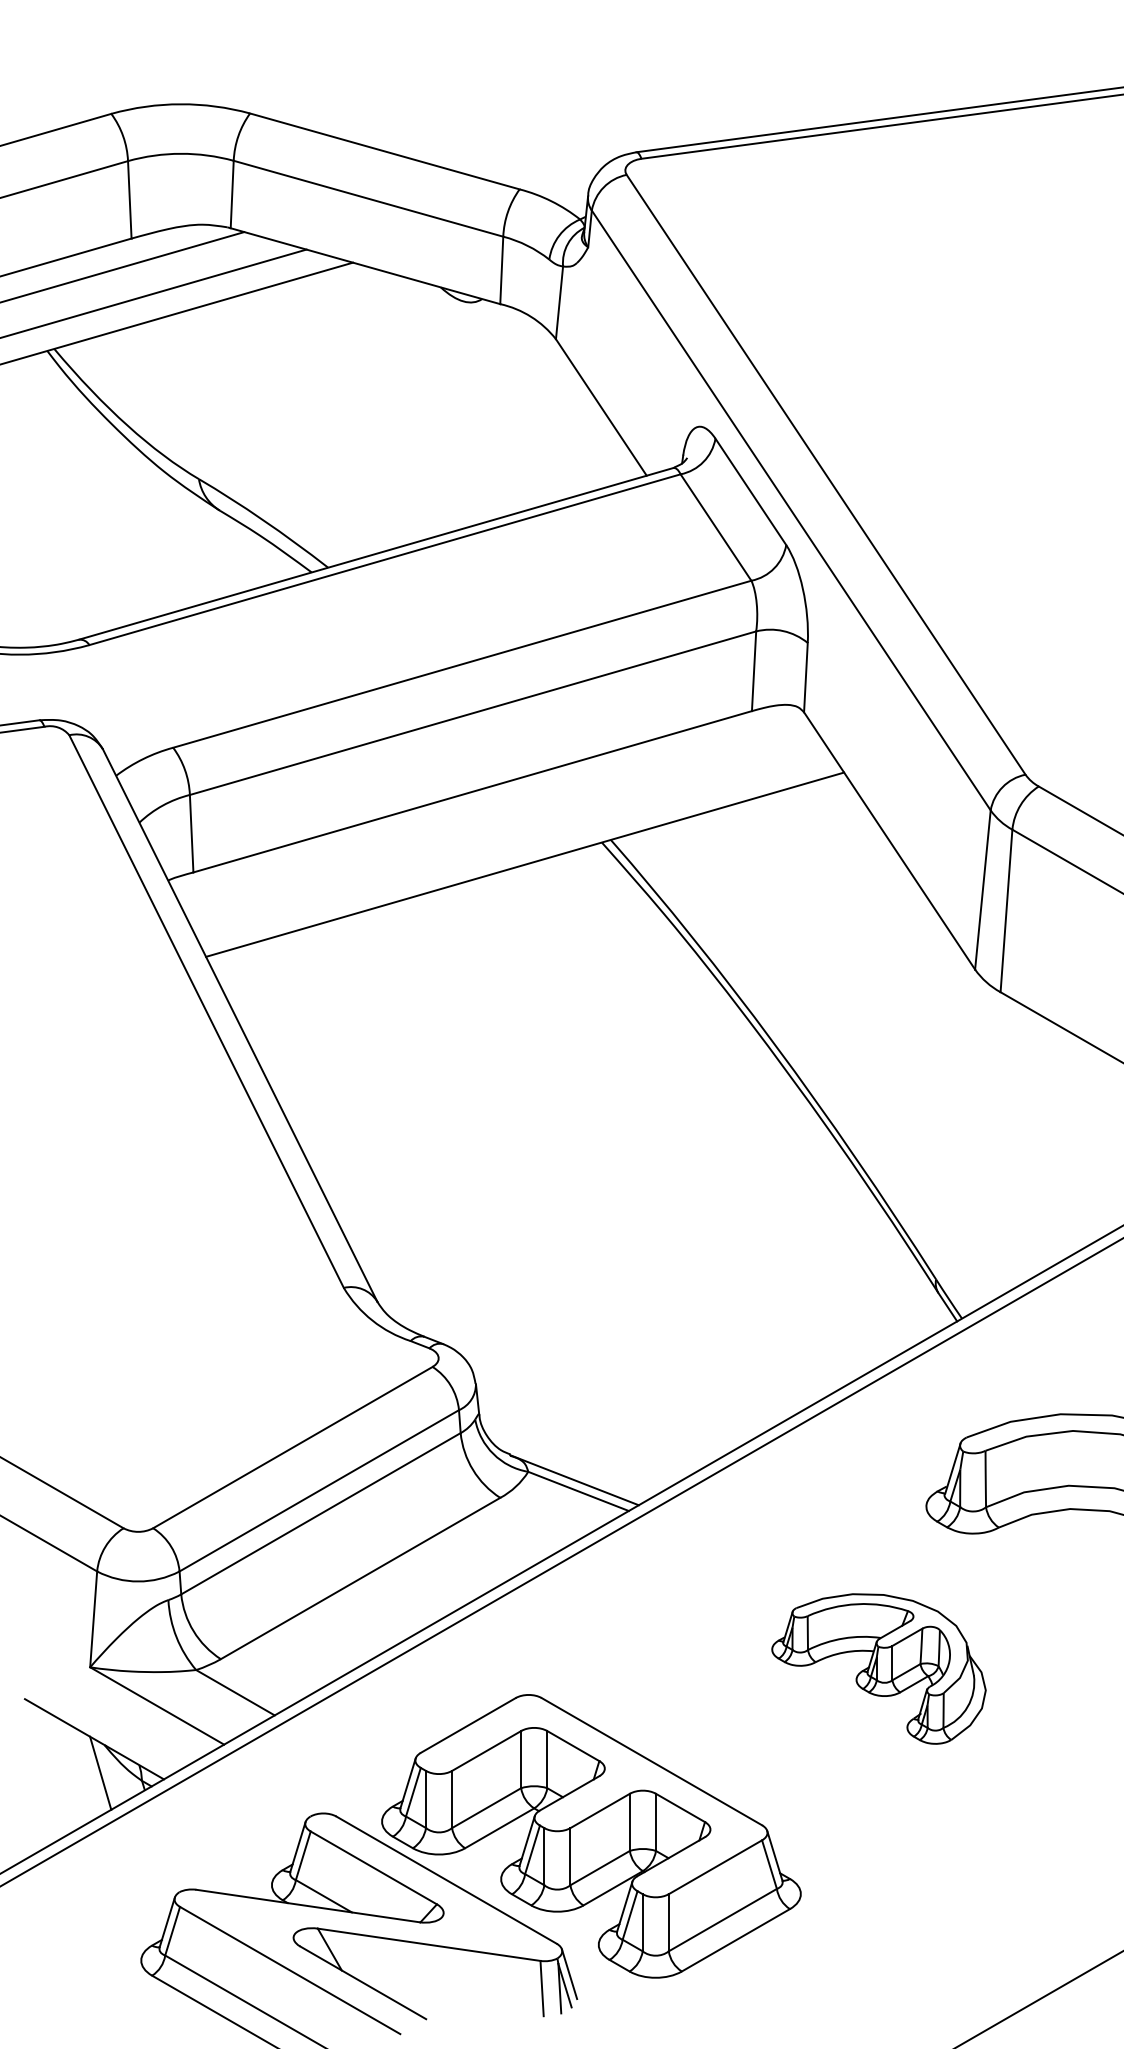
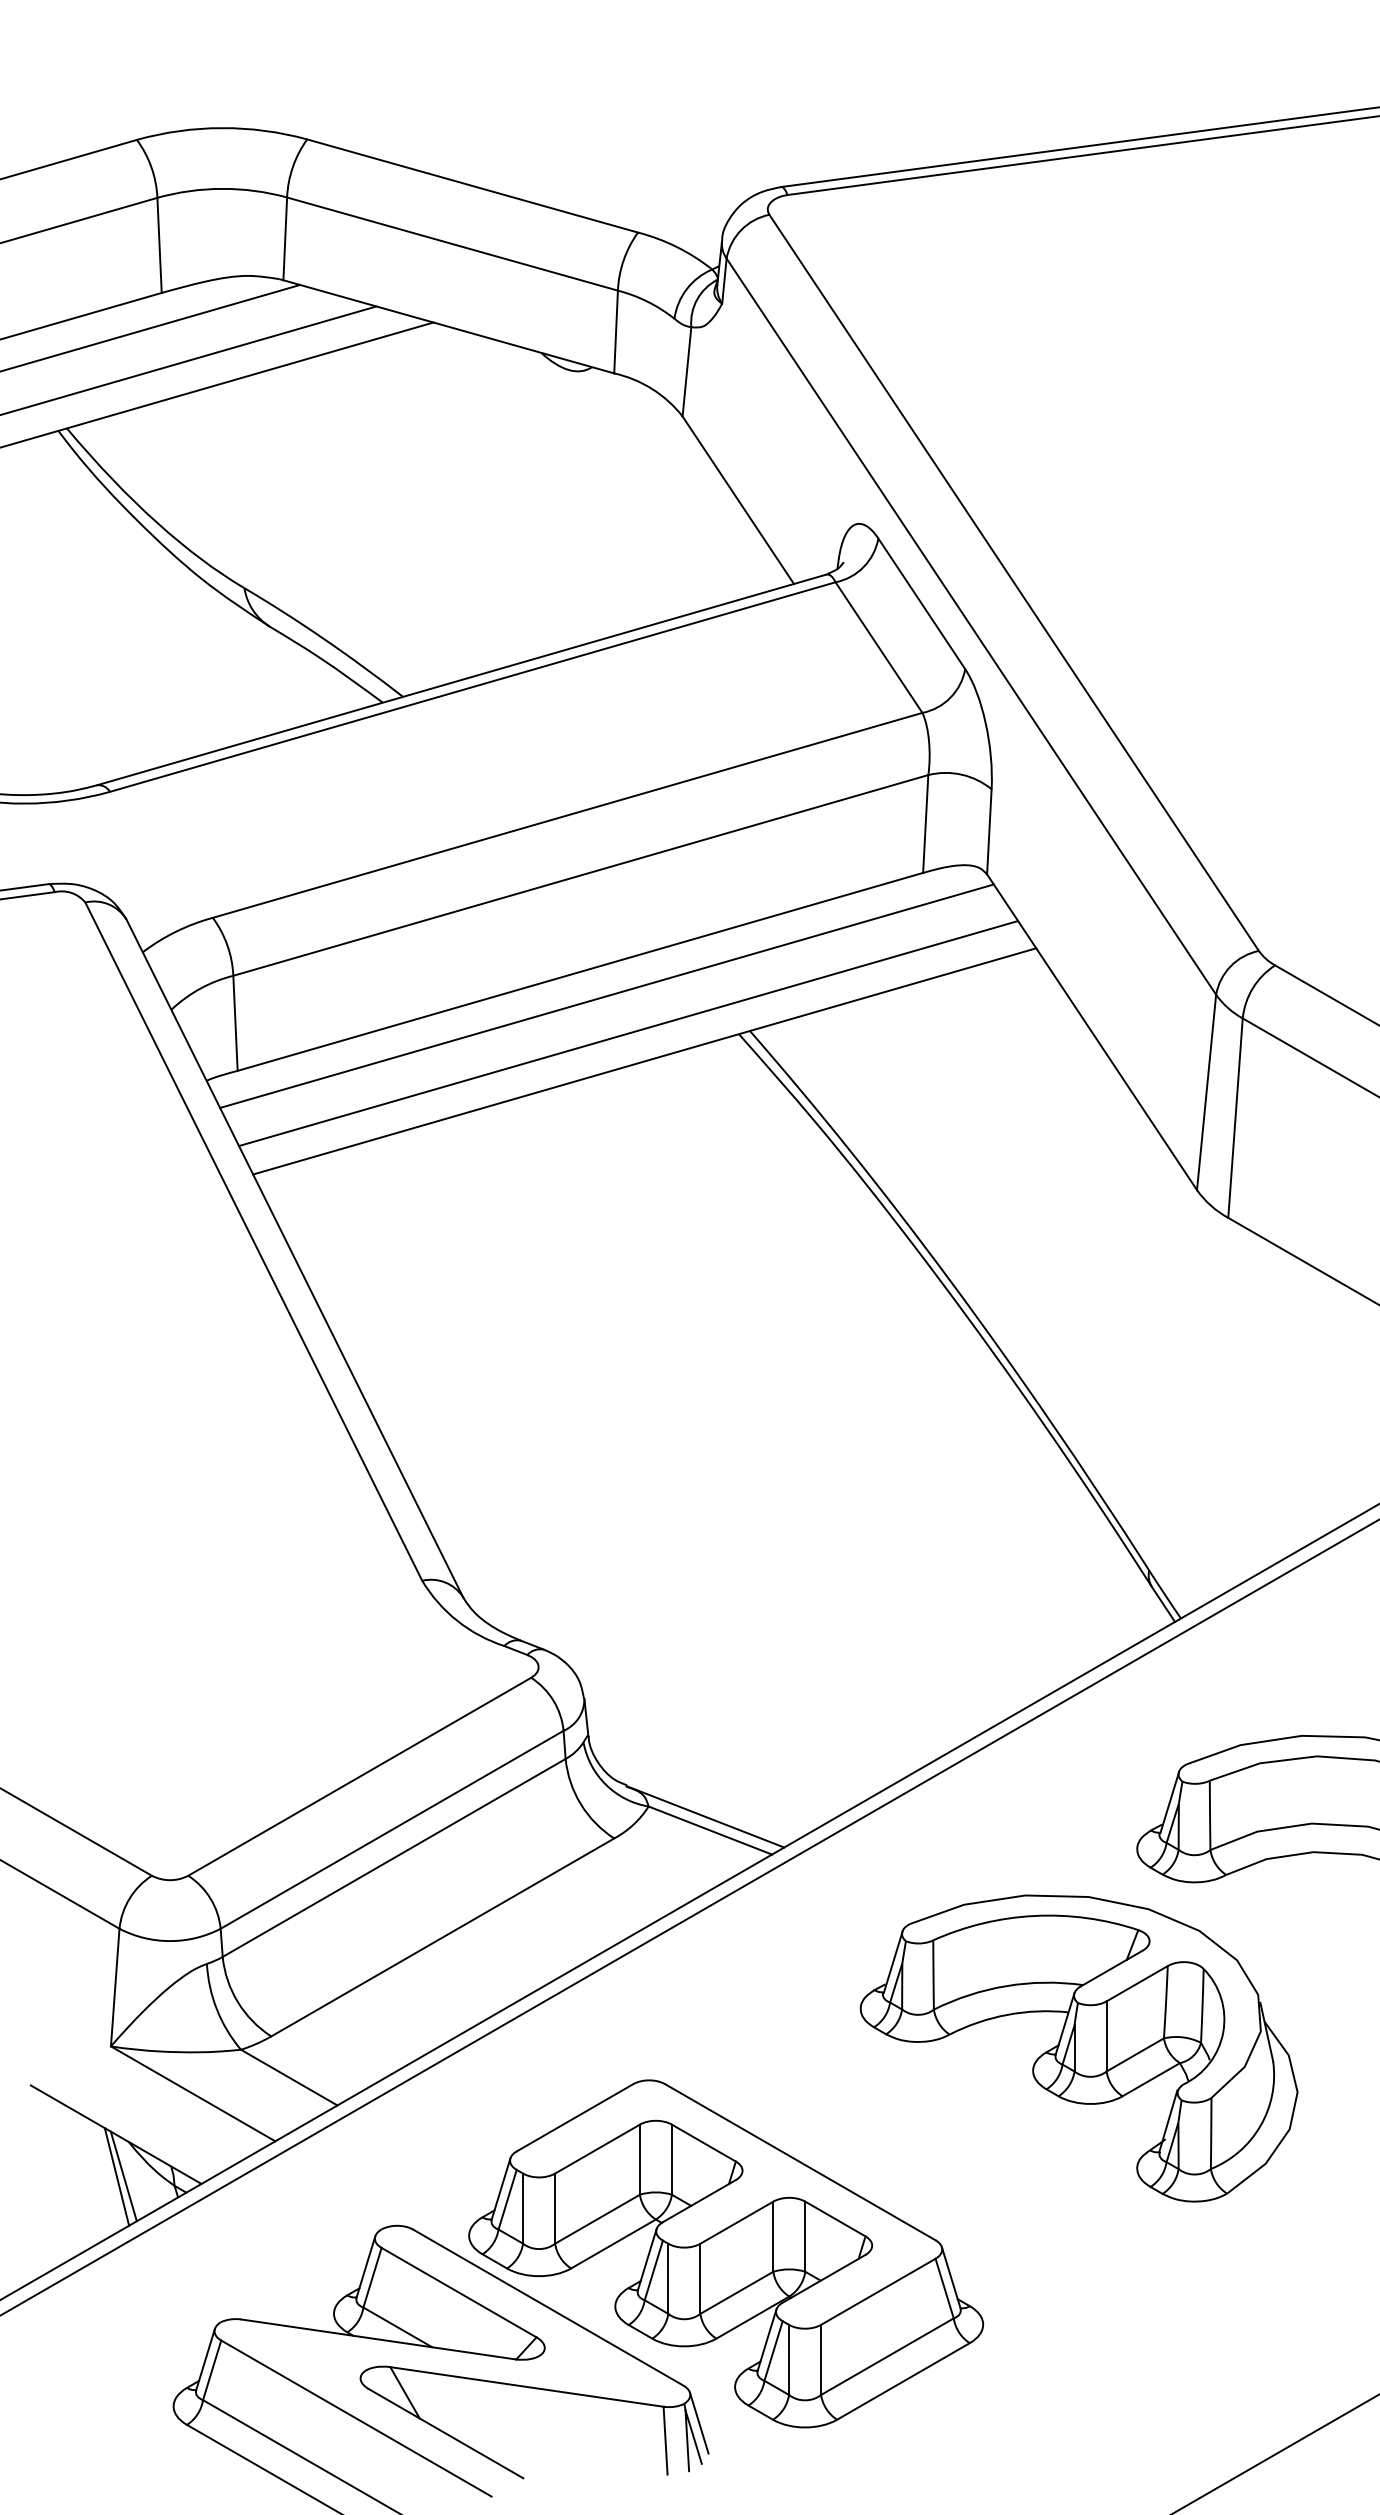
line: (493, 811) -> (606, 995), added
line: (511, 841) -> (628, 1033), added
part: (878, 1669) -> (1078, 2048), size x1.67
line: (94, 1773) -> (116, 2176), added

